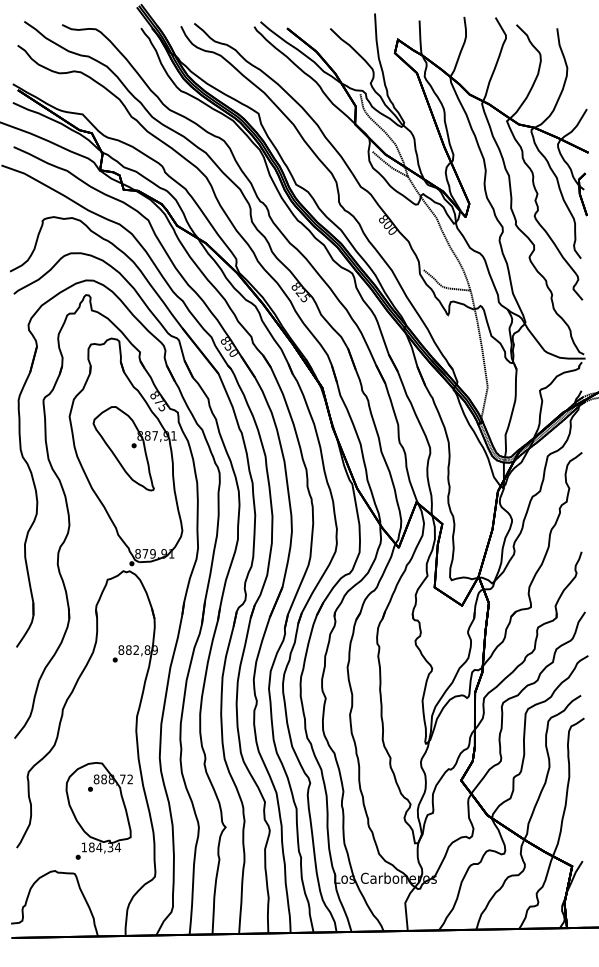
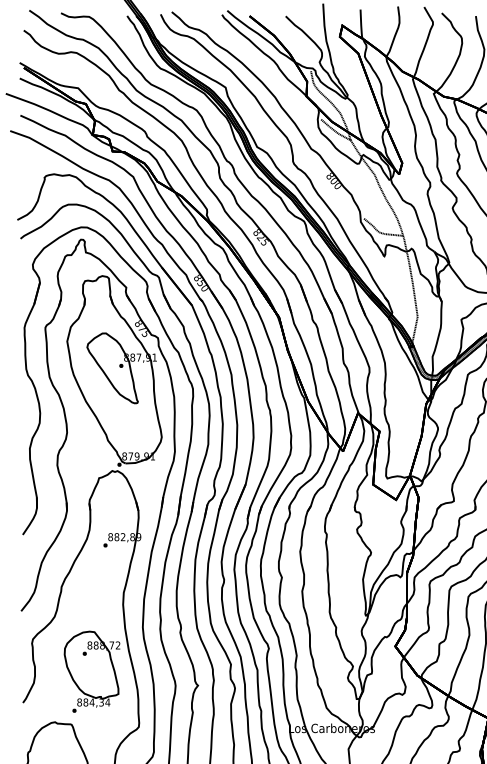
text: (84, 847) -> (79, 702), 184,34 -> 884,34

